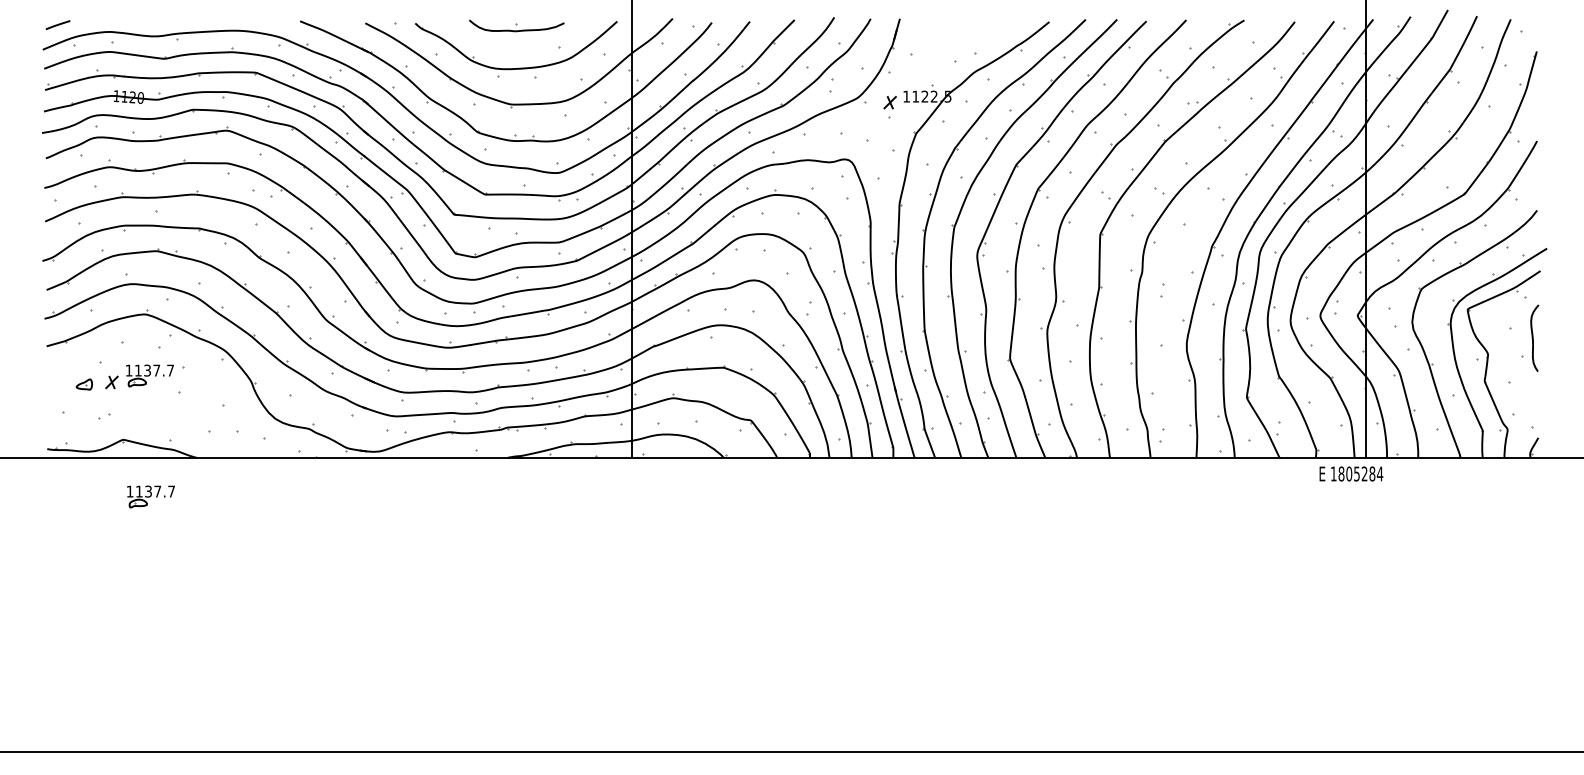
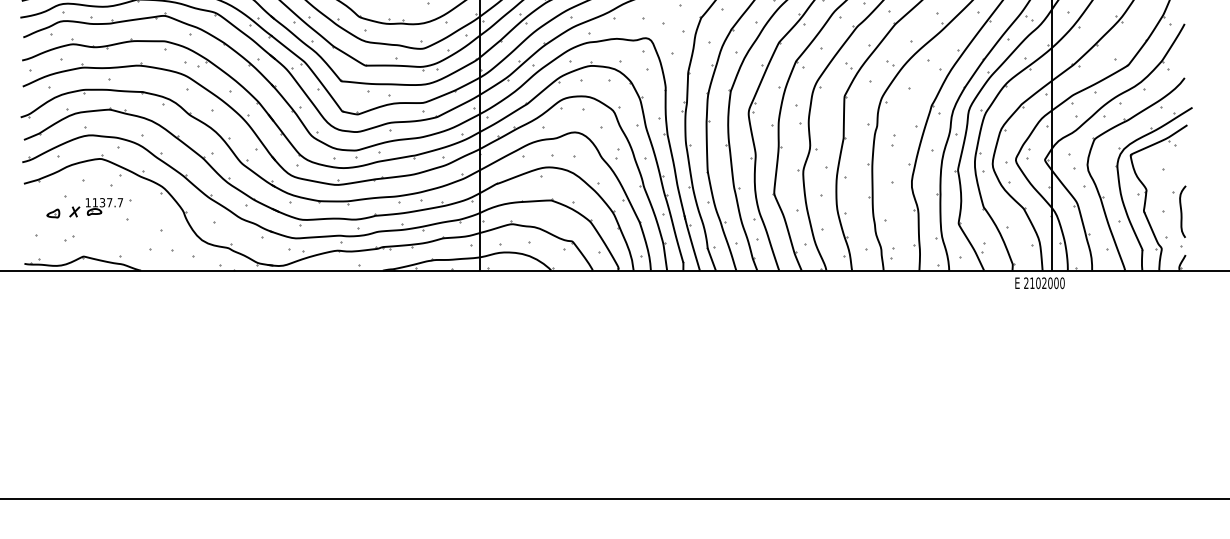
curve: (1533, 337) -> (1181, 211), moved
text: (1356, 473) -> (1044, 282), 1805284 -> 2102000
part: (150, 496) -> (104, 300), removed

